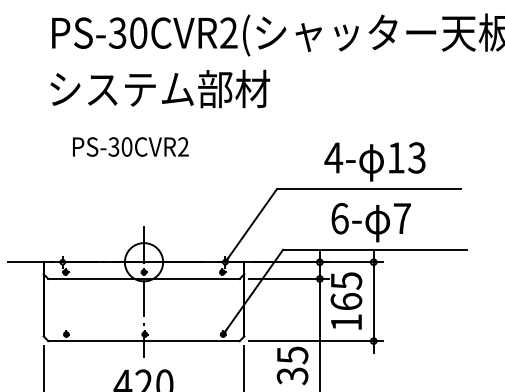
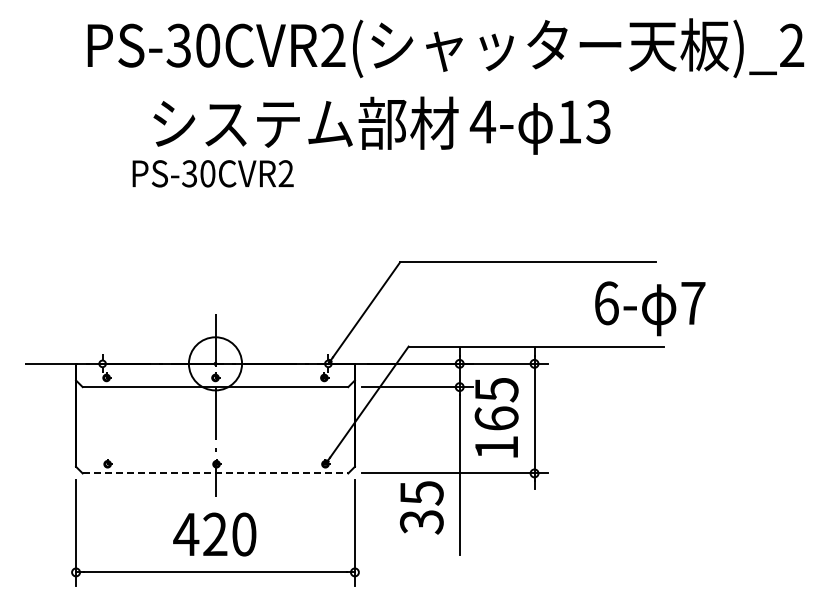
text: (159, 88) -> (305, 122), moved
text: (130, 146) -> (212, 173), moved
text: (374, 161) -> (539, 127), moved
text: (371, 222) -> (650, 308), moved
line: (144, 341) -> (215, 473), solid -> dashed

